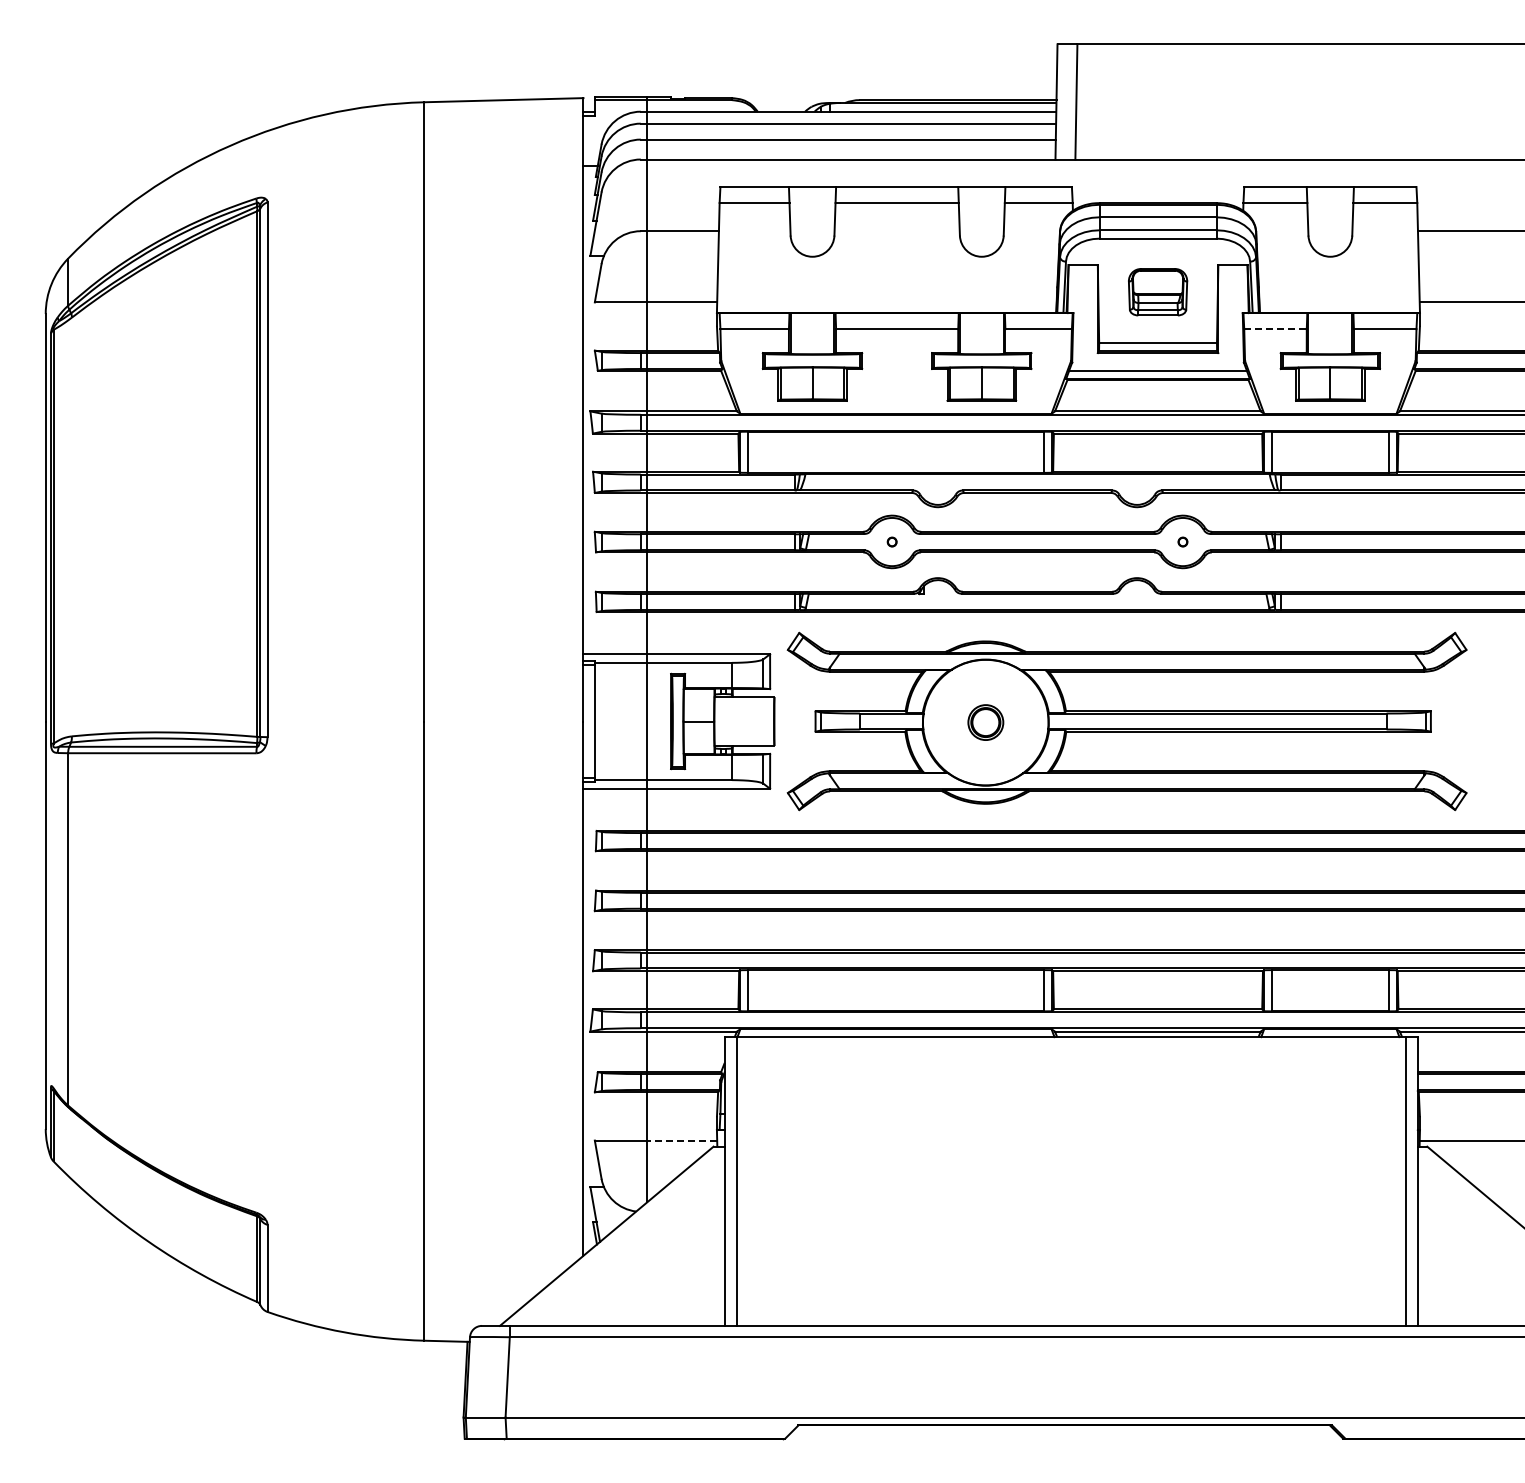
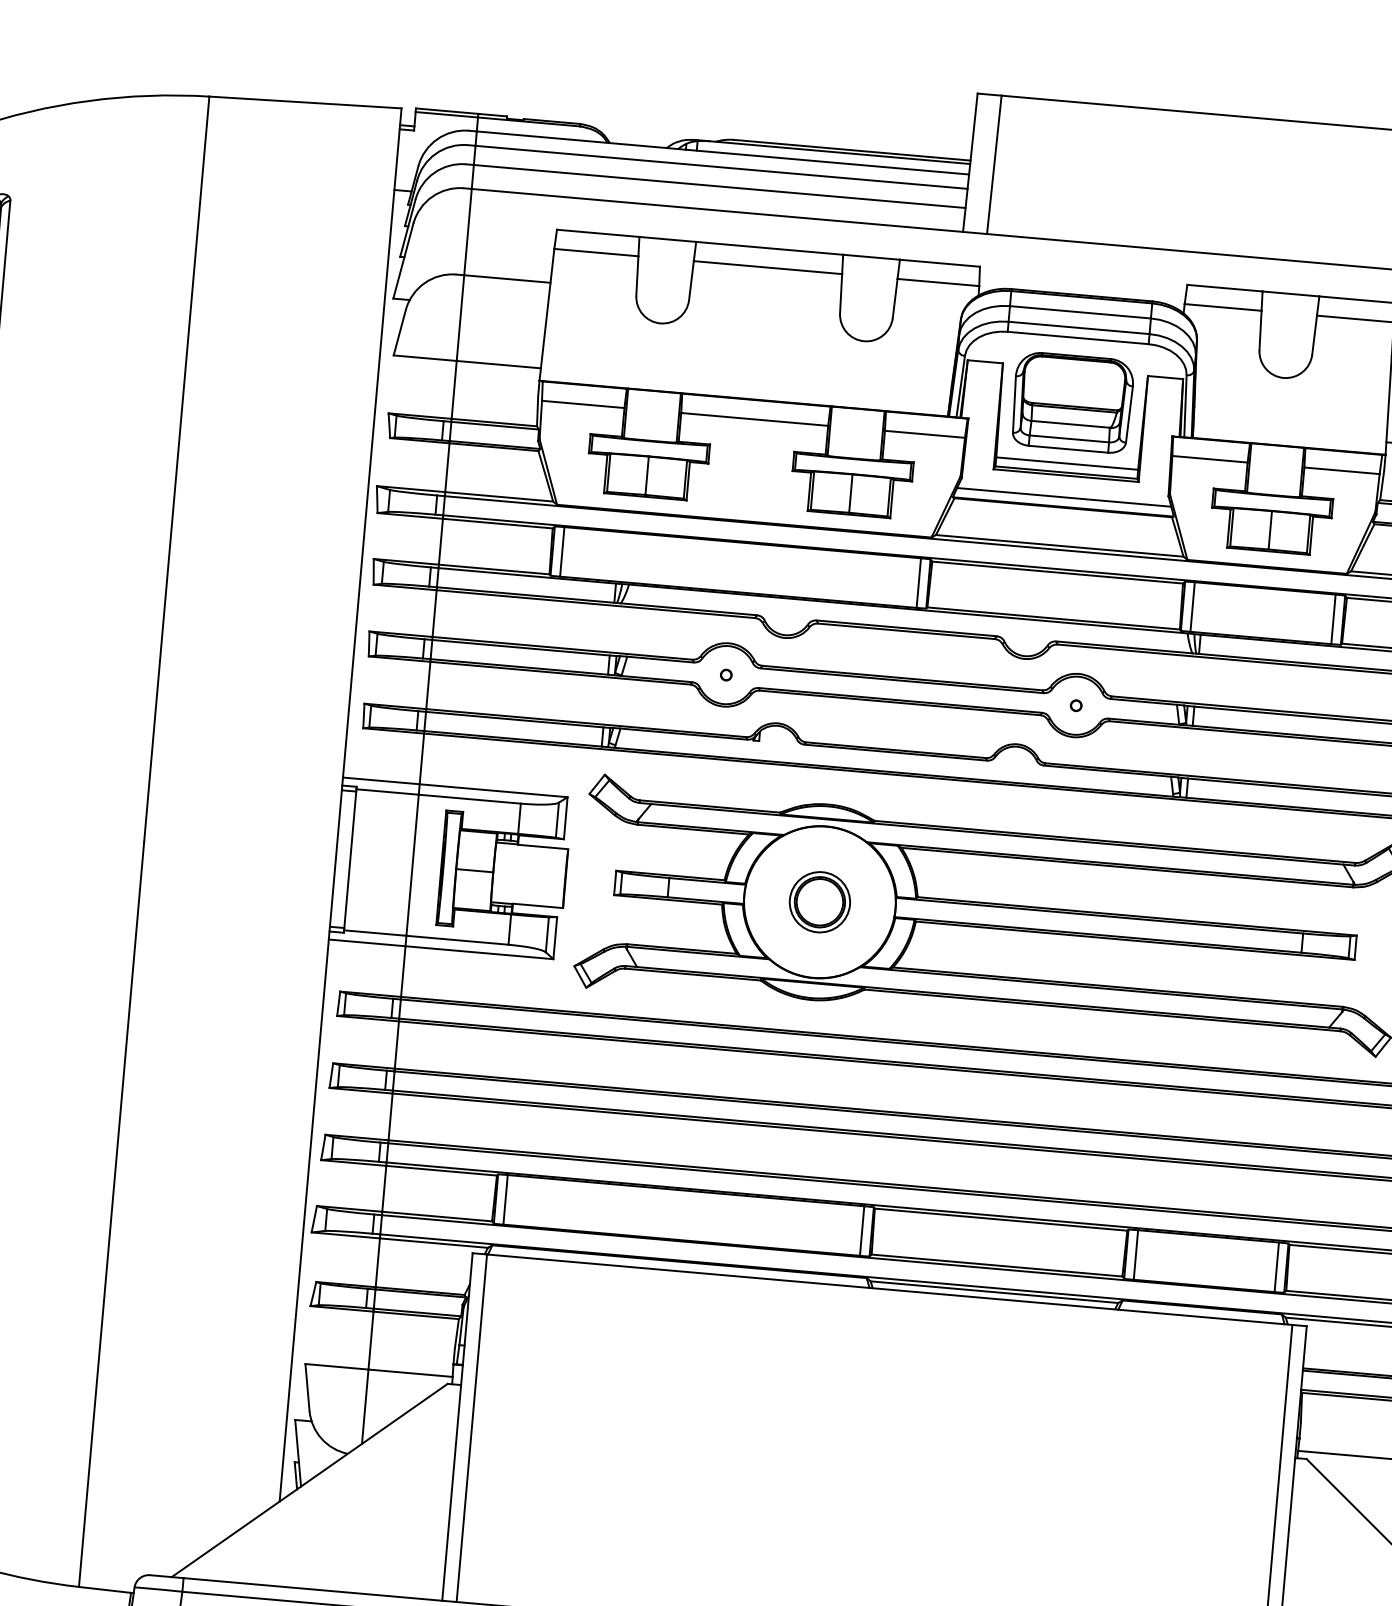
part: (1157, 291) -> (1071, 401), size x1.67
line: (1276, 329) -> (1211, 459), dashed -> solid
part: (985, 722) -> (819, 902), size x1.43
line: (682, 1140) -> (410, 1373), dashed -> solid

